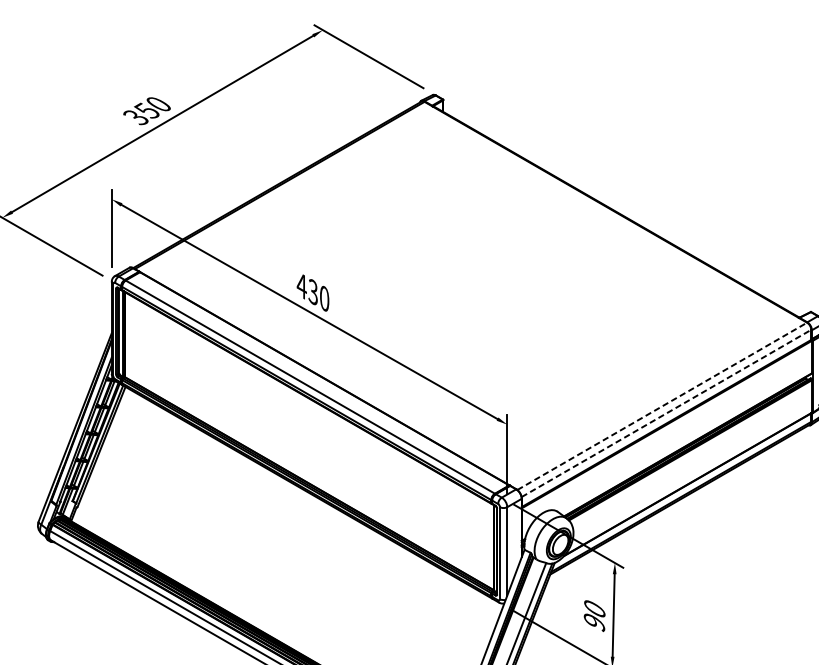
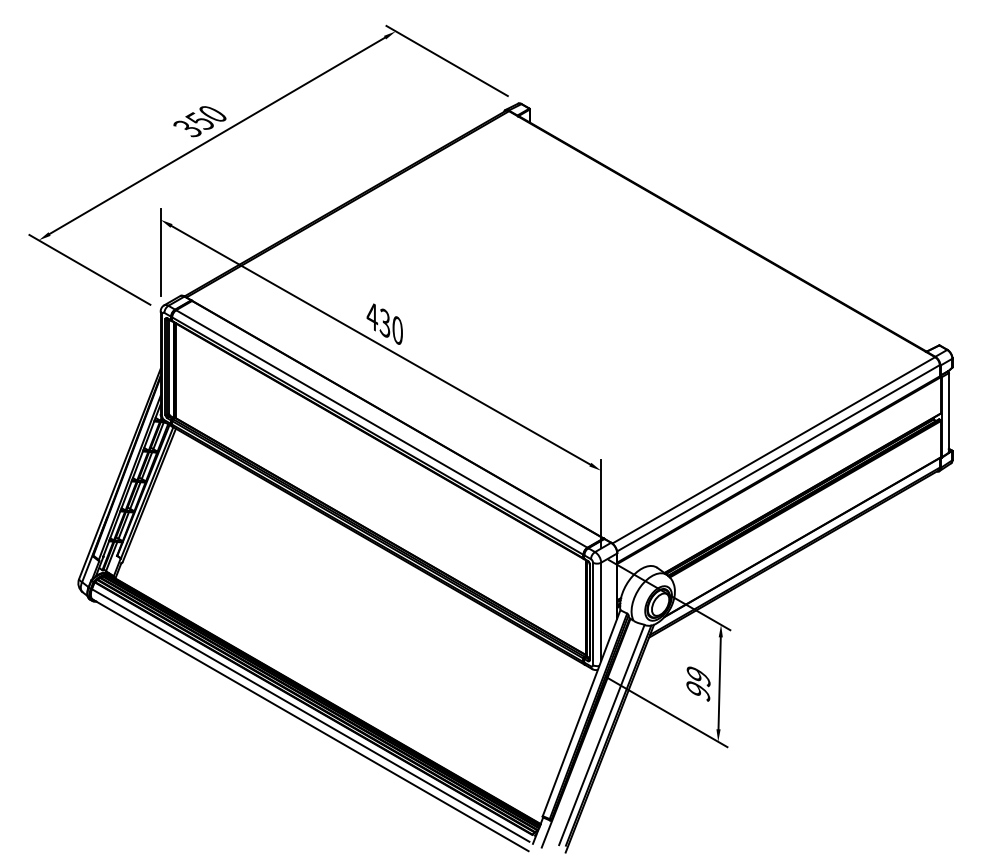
line: (662, 406) -> (774, 450), dashed -> solid
line: (666, 413) -> (778, 458), dashed -> solid
text: (594, 609) -> (698, 676), 90 -> 99

